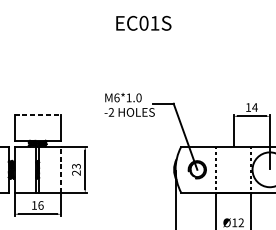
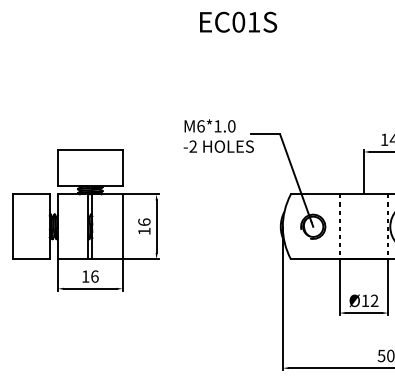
line: (37, 114) -> (90, 149), dashed -> solid
line: (60, 169) -> (122, 226), dashed -> solid
text: (76, 169) -> (144, 226), 23 -> 16

